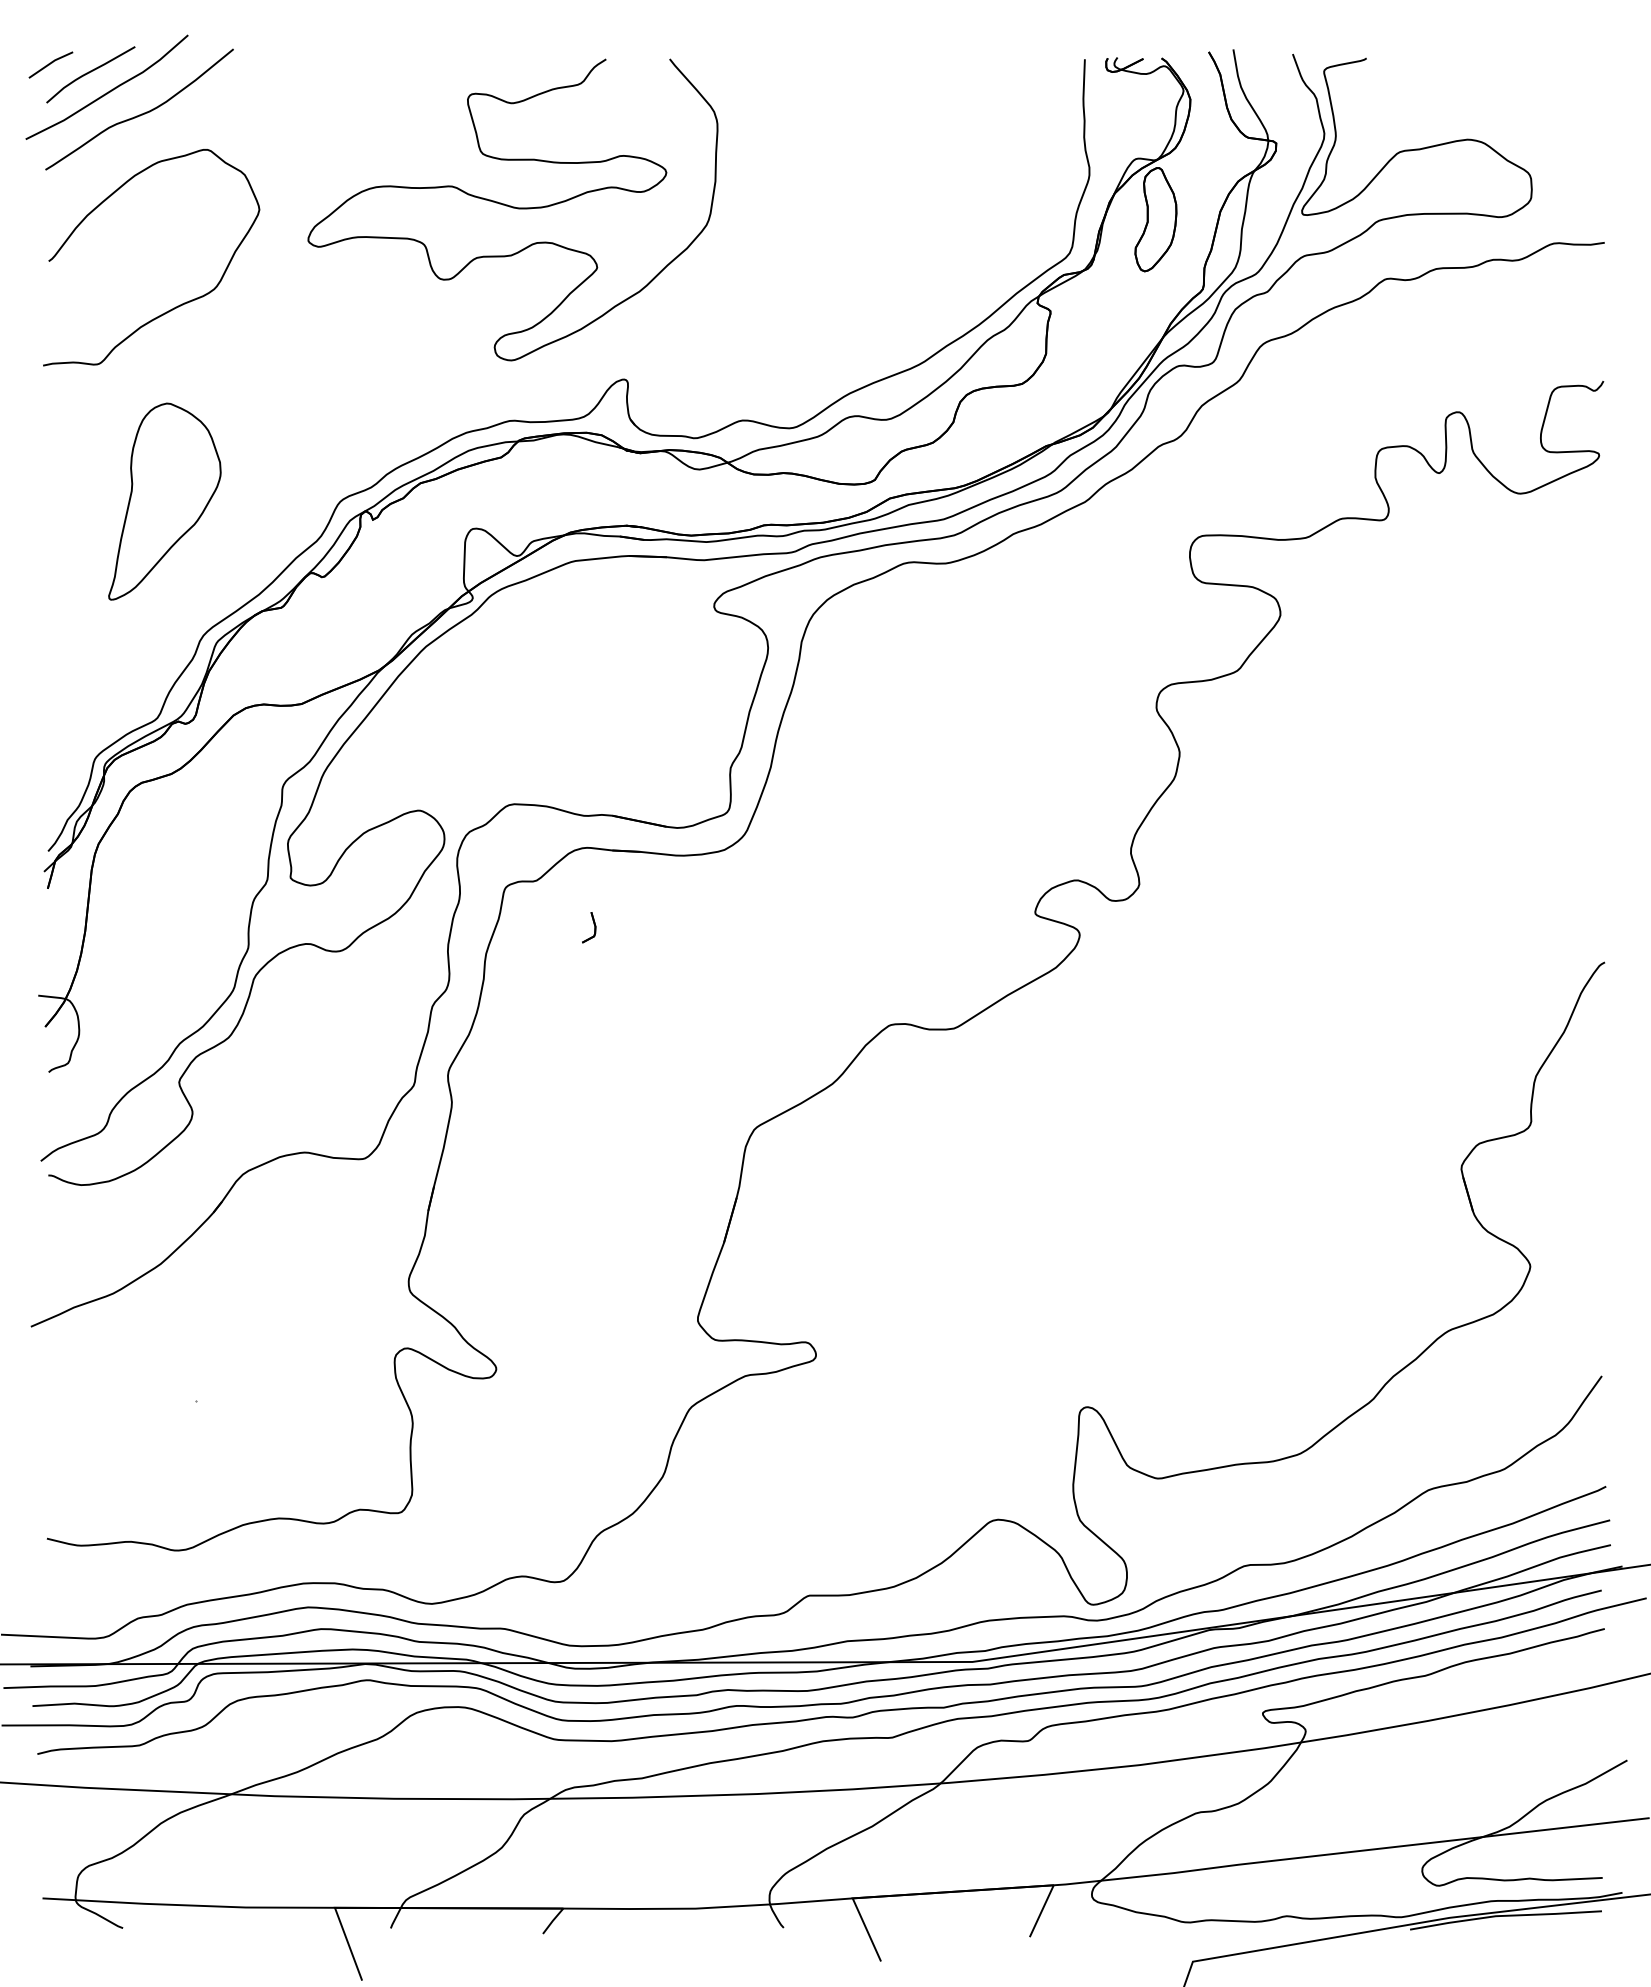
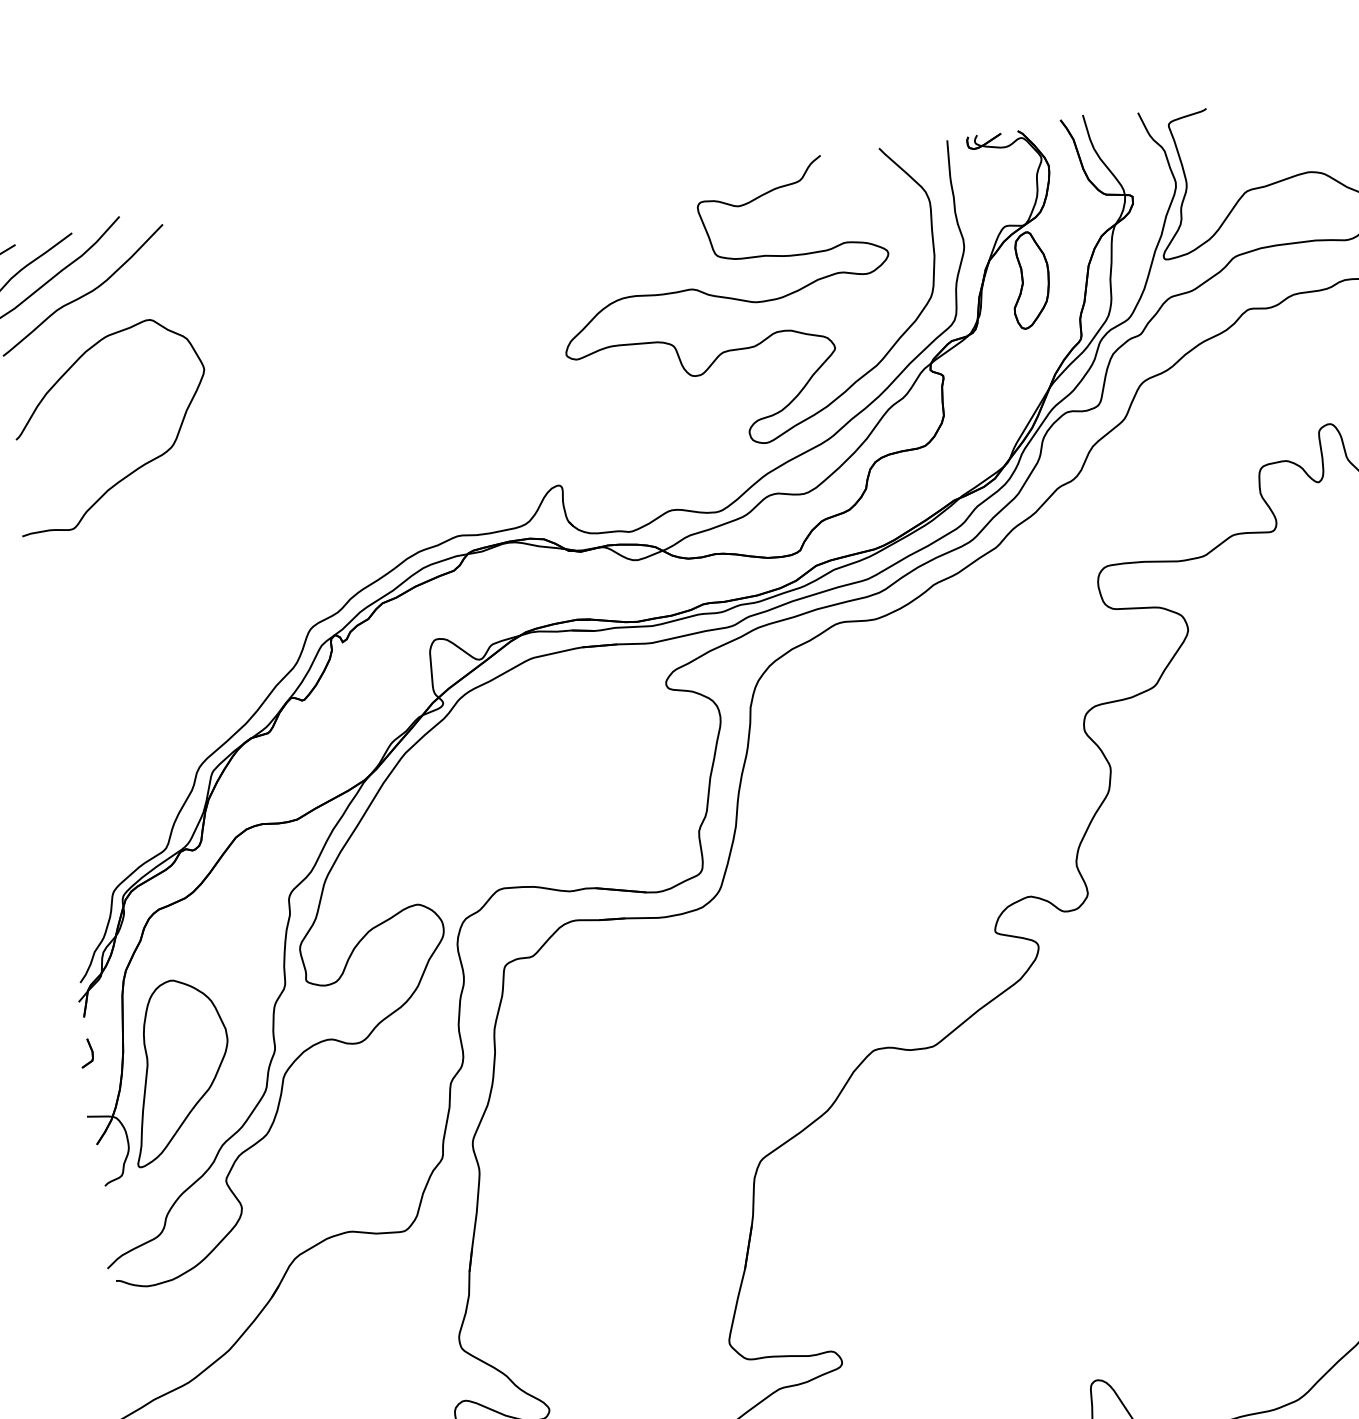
curve: (512, 208) -> (750, 303), moved
part: (164, 501) -> (178, 1071), moved
part: (589, 927) -> (87, 1053), moved

